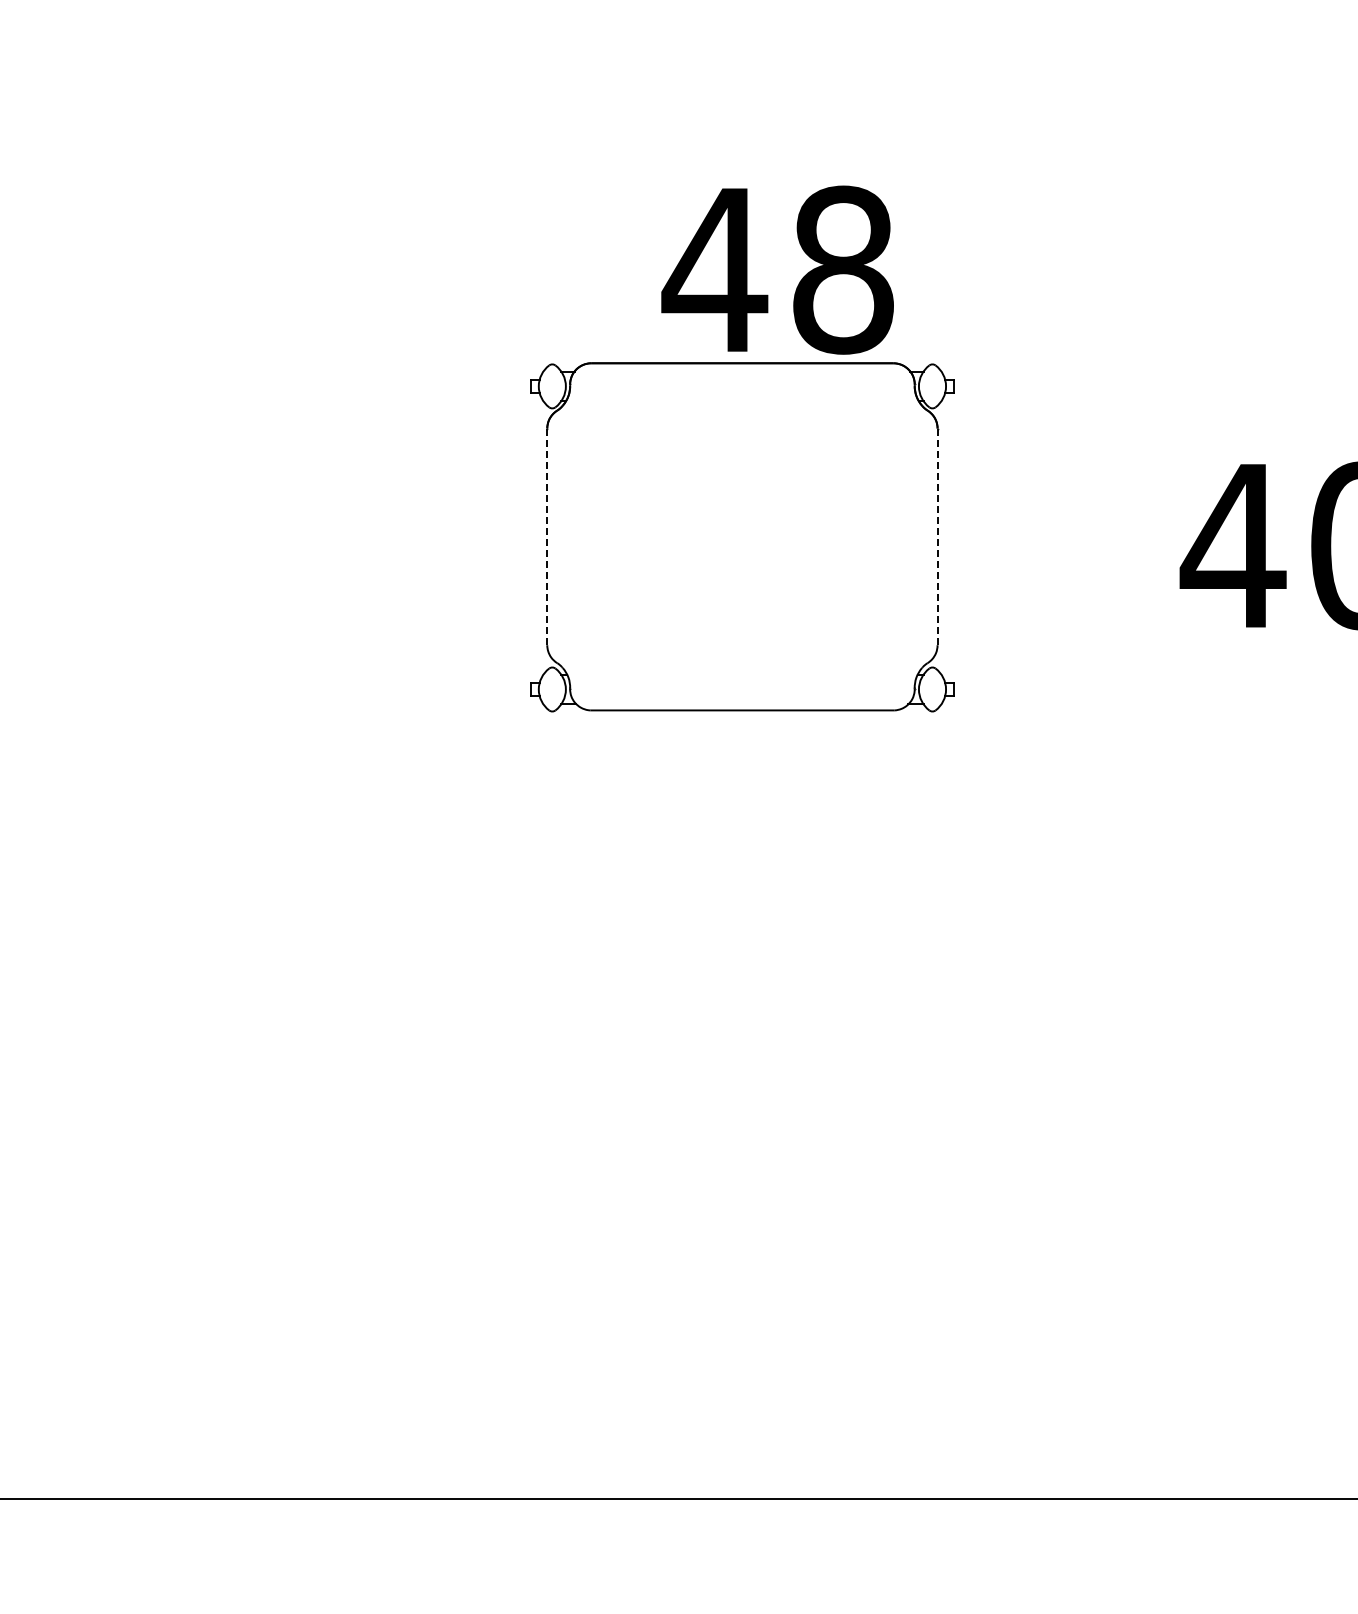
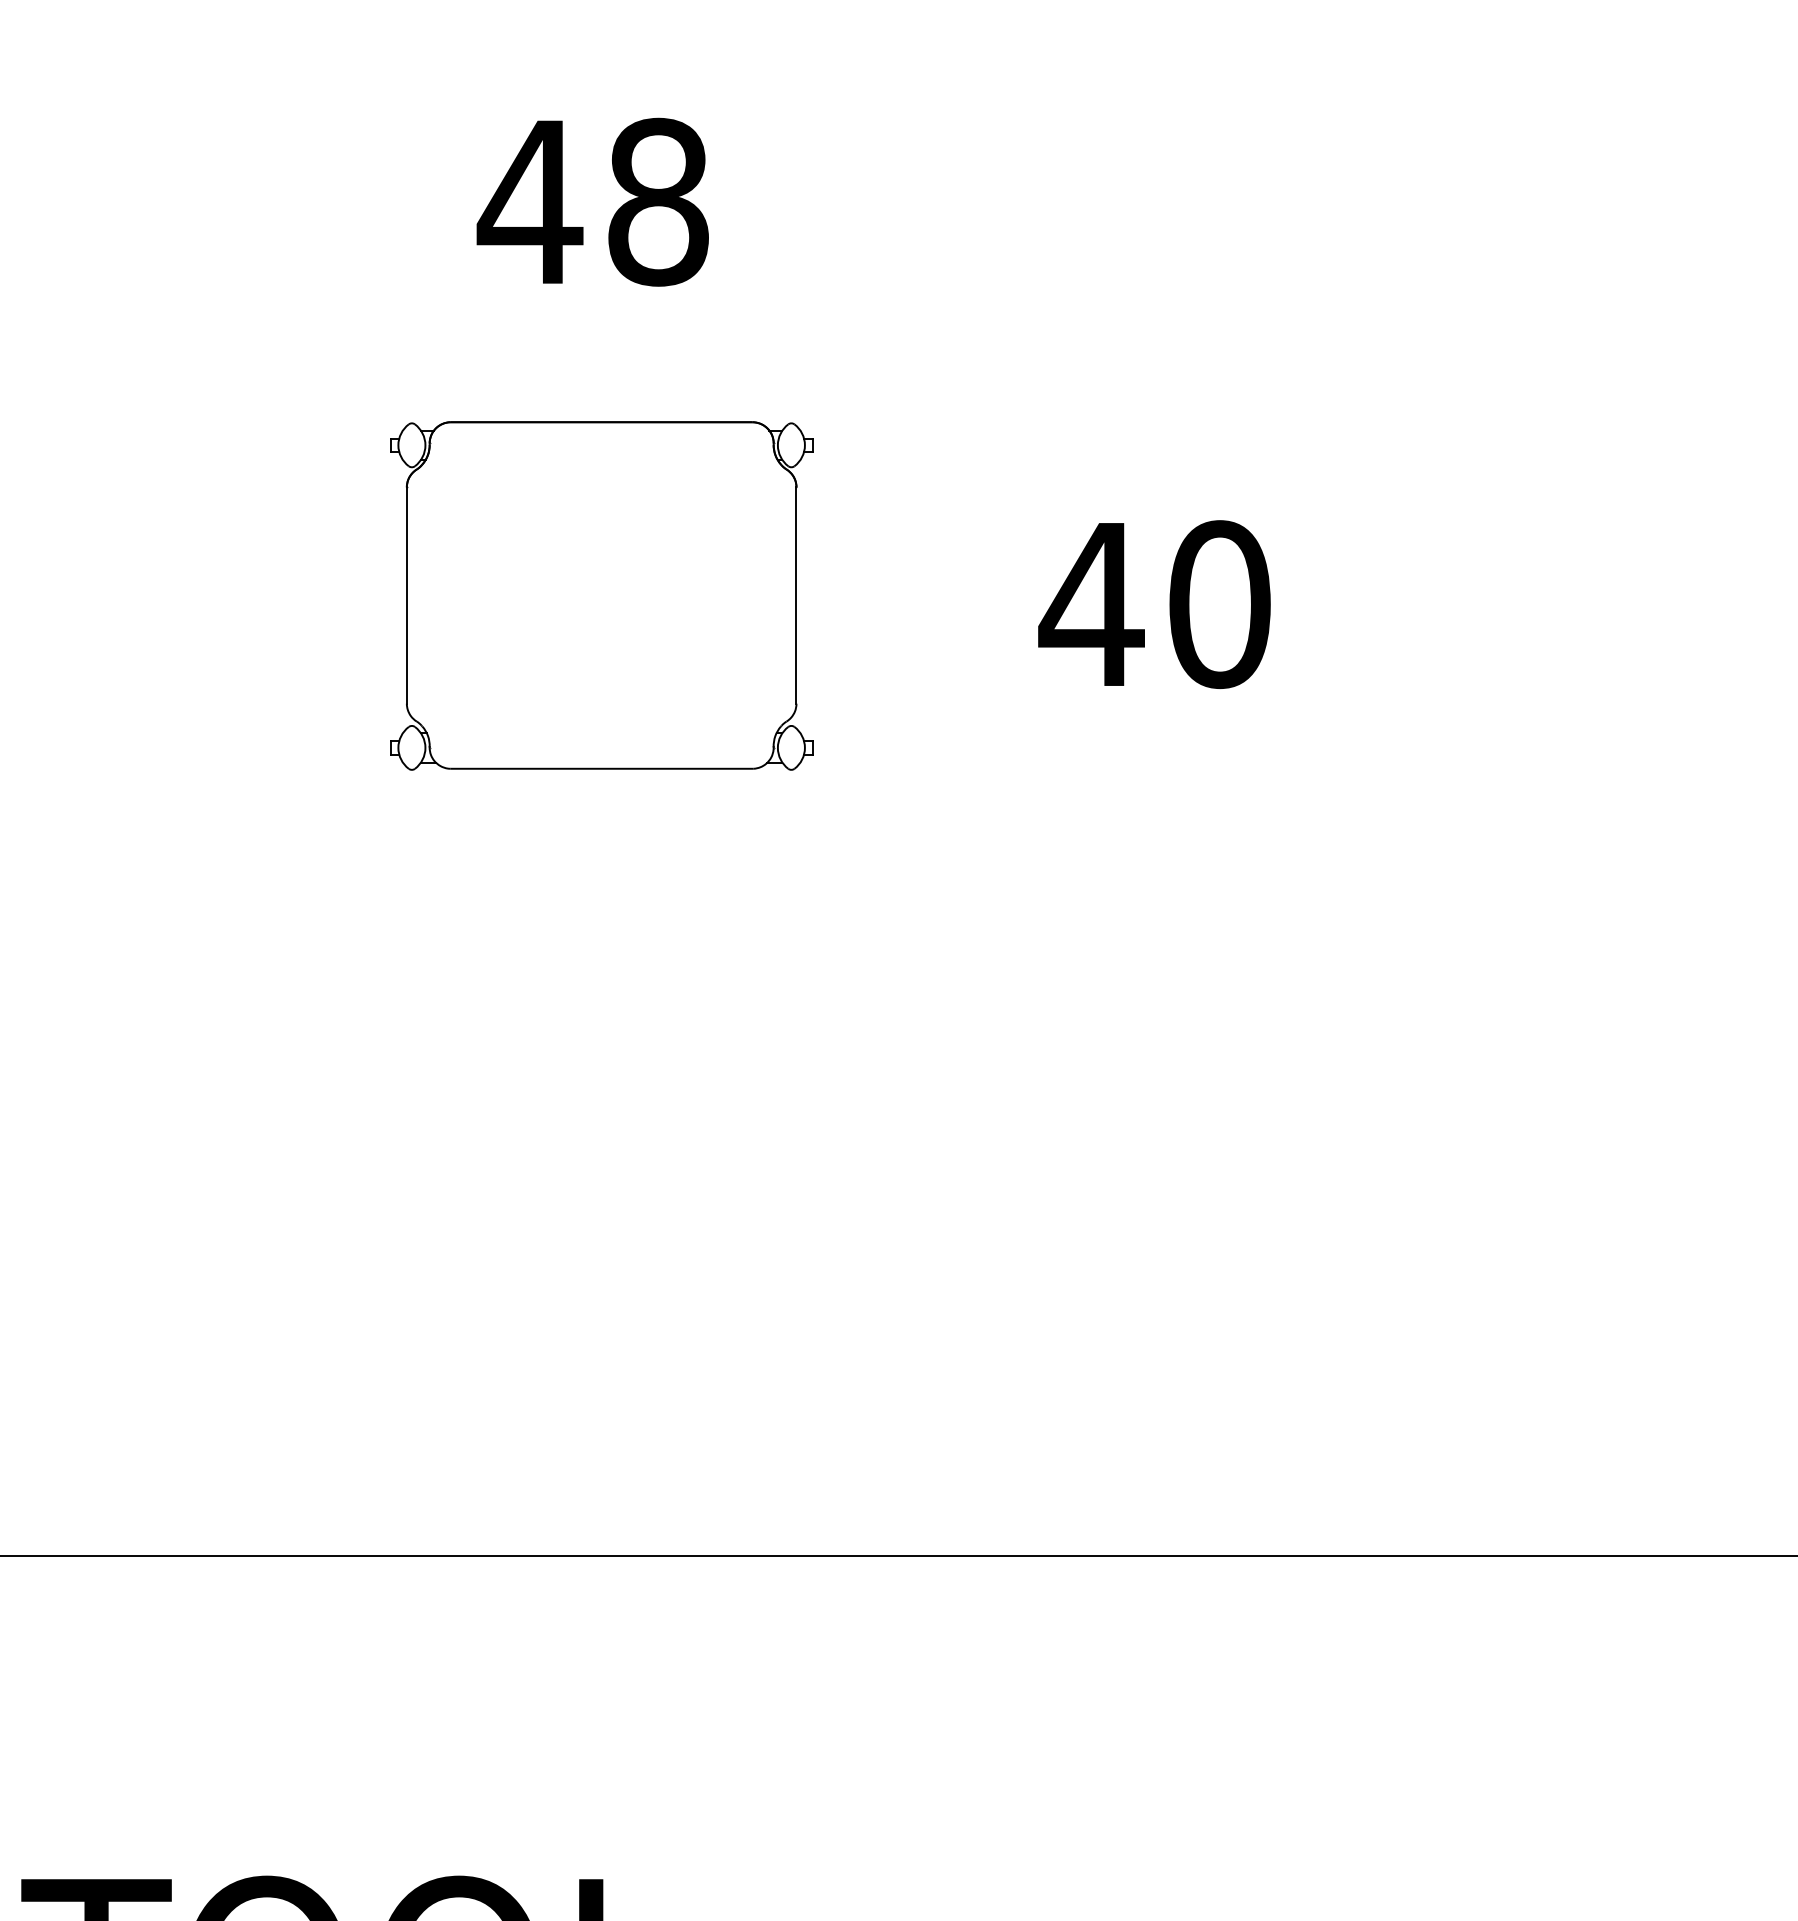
text: (777, 269) -> (592, 201), moved
line: (937, 536) -> (796, 595), dashed -> solid
line: (546, 537) -> (406, 596), dashed -> solid

